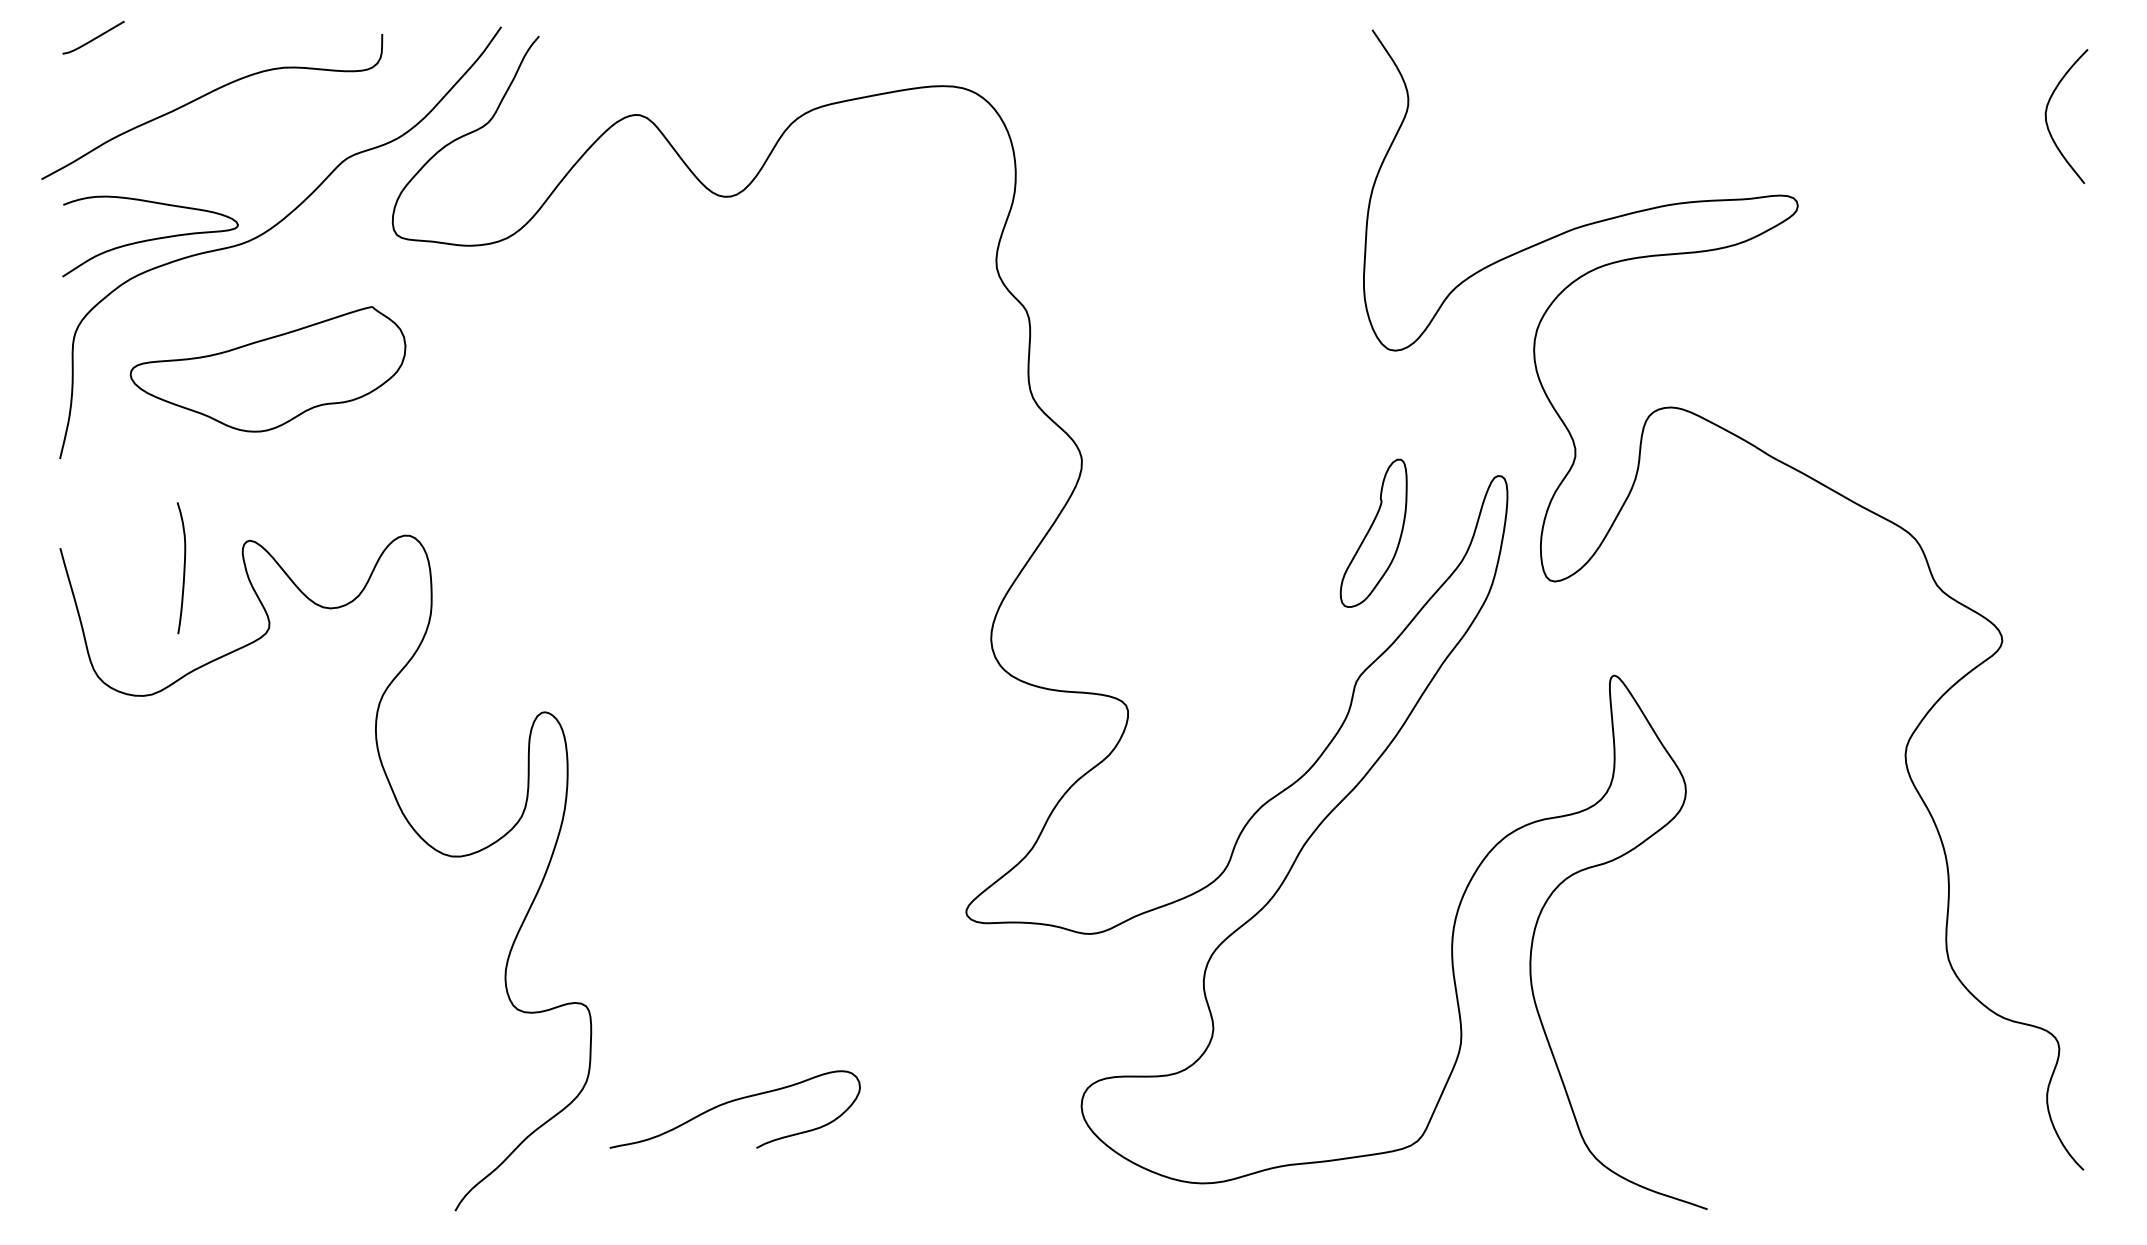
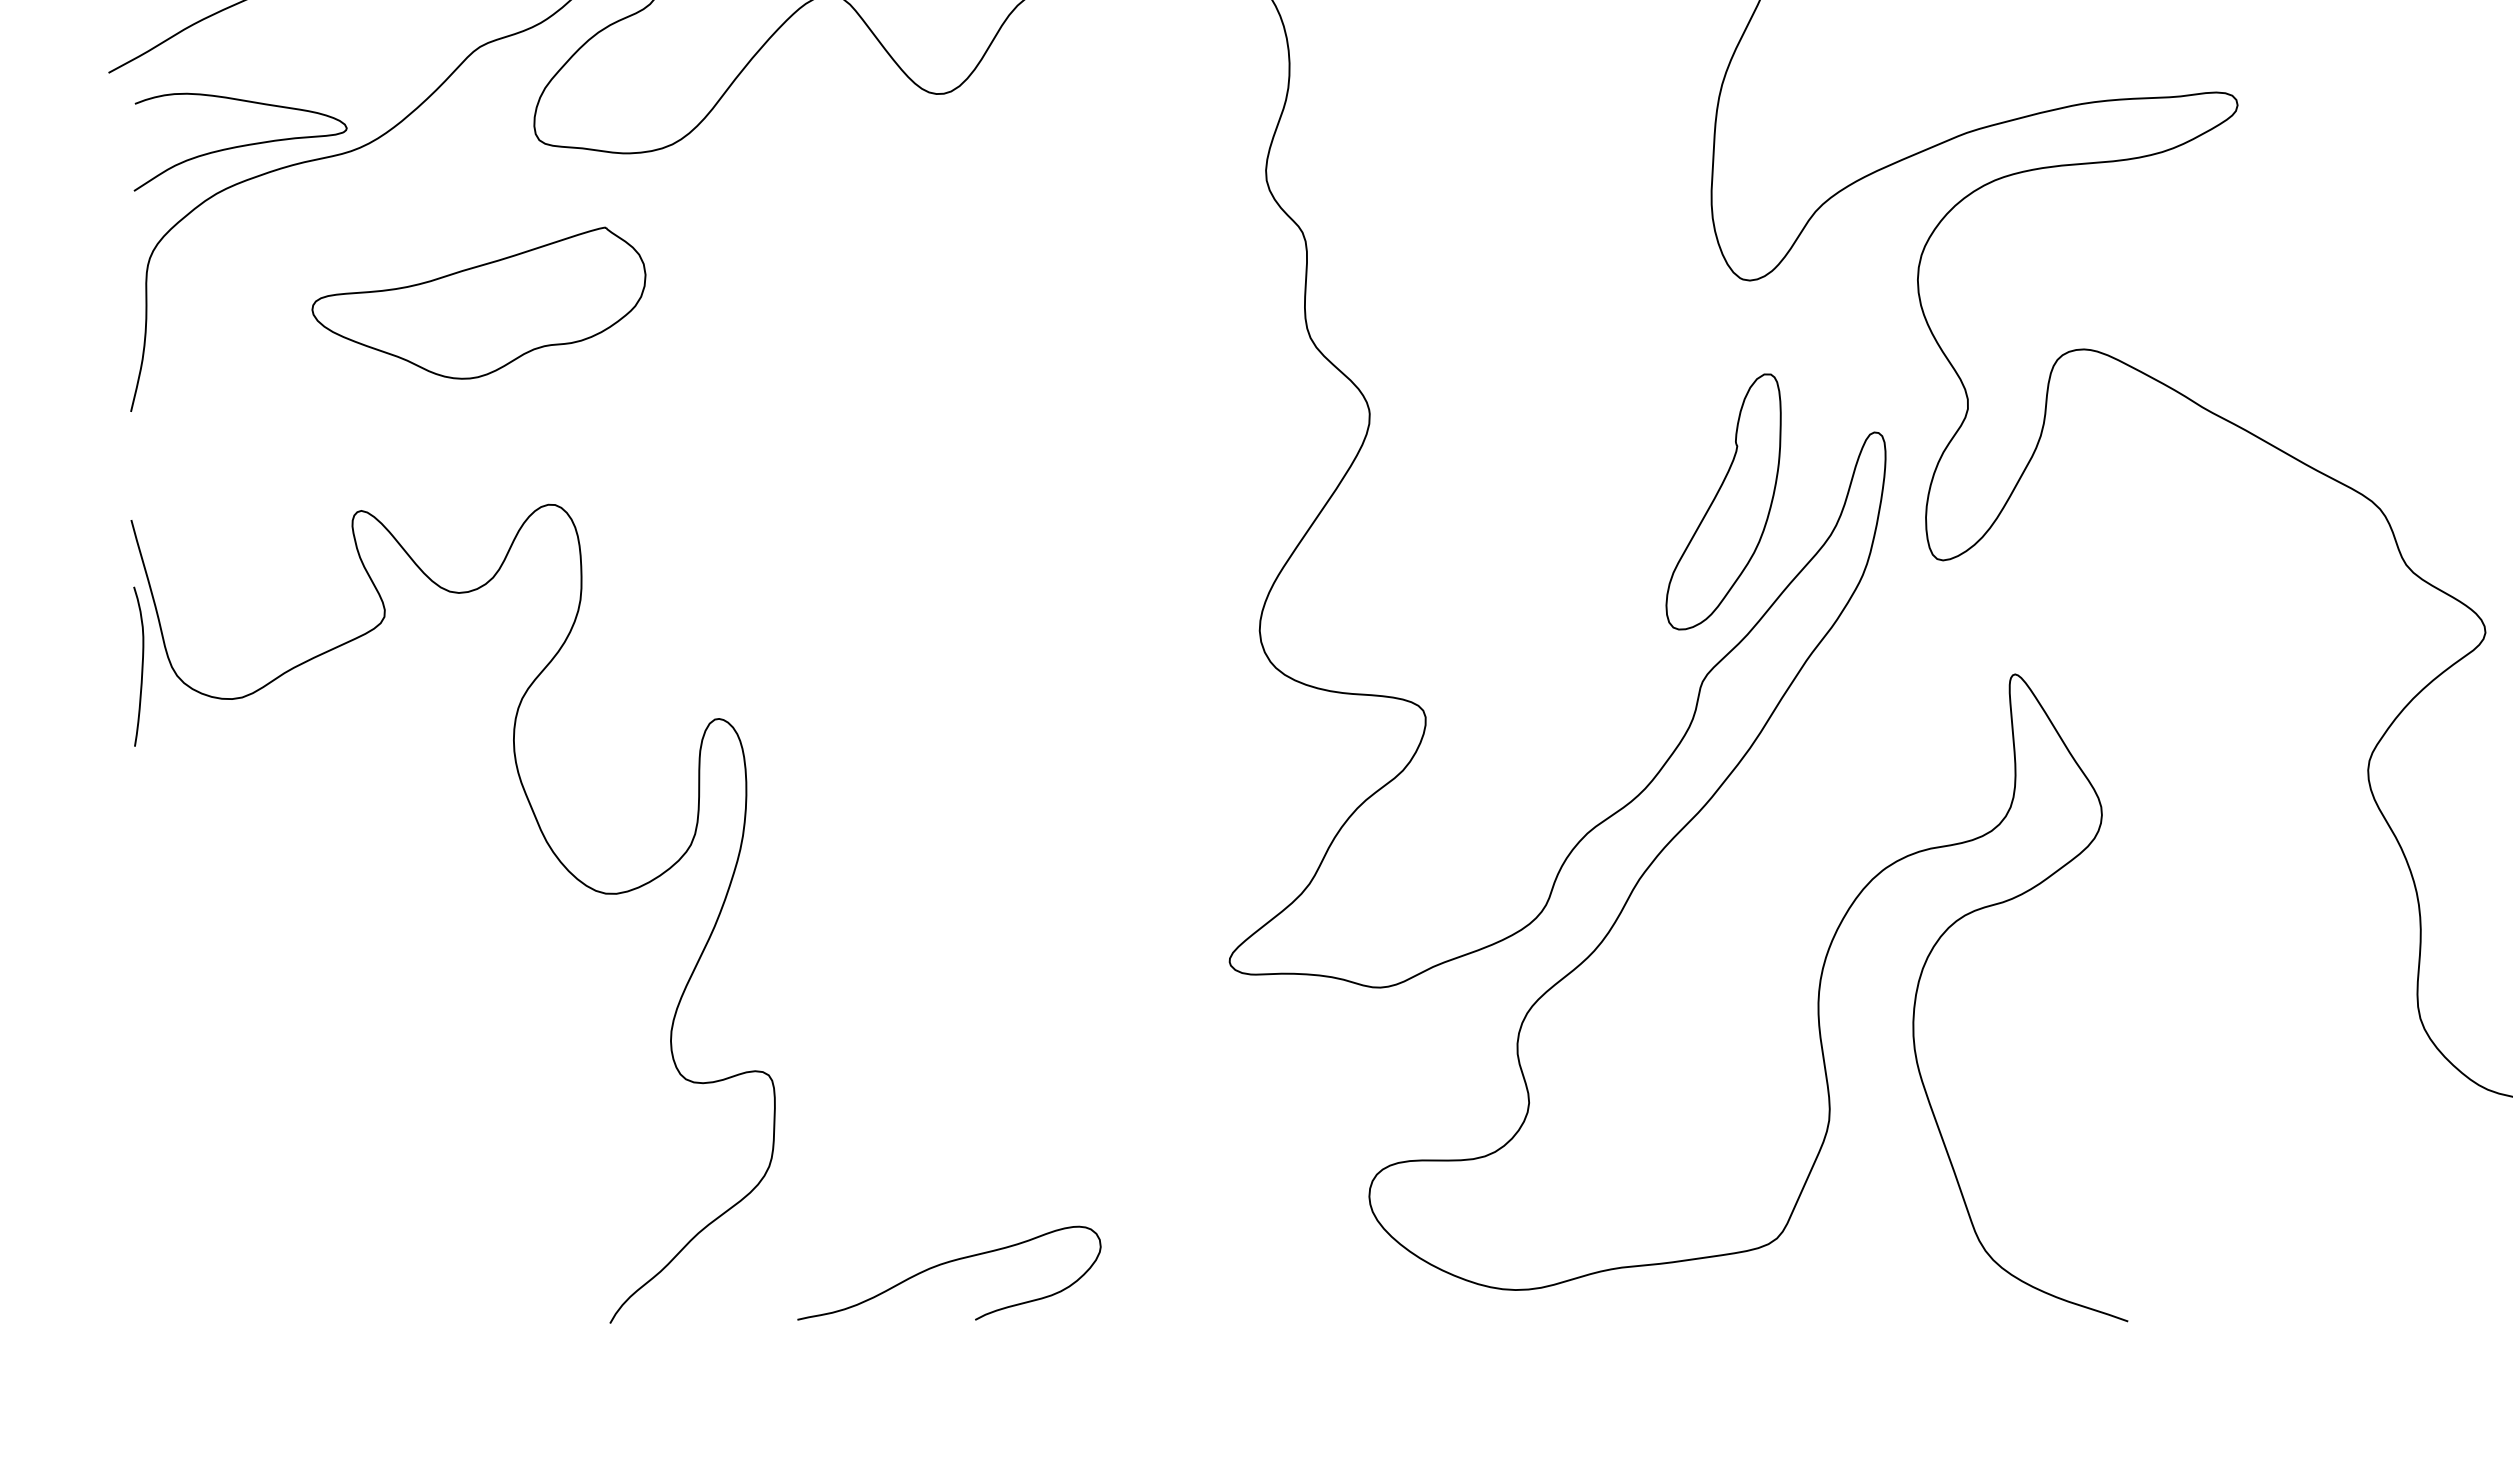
part: (267, 369) -> (478, 303), moved
part: (1373, 533) -> (1723, 502), size x1.43
curve: (183, 568) -> (141, 667), moved
curve: (731, 1102) -> (944, 1264), moved

